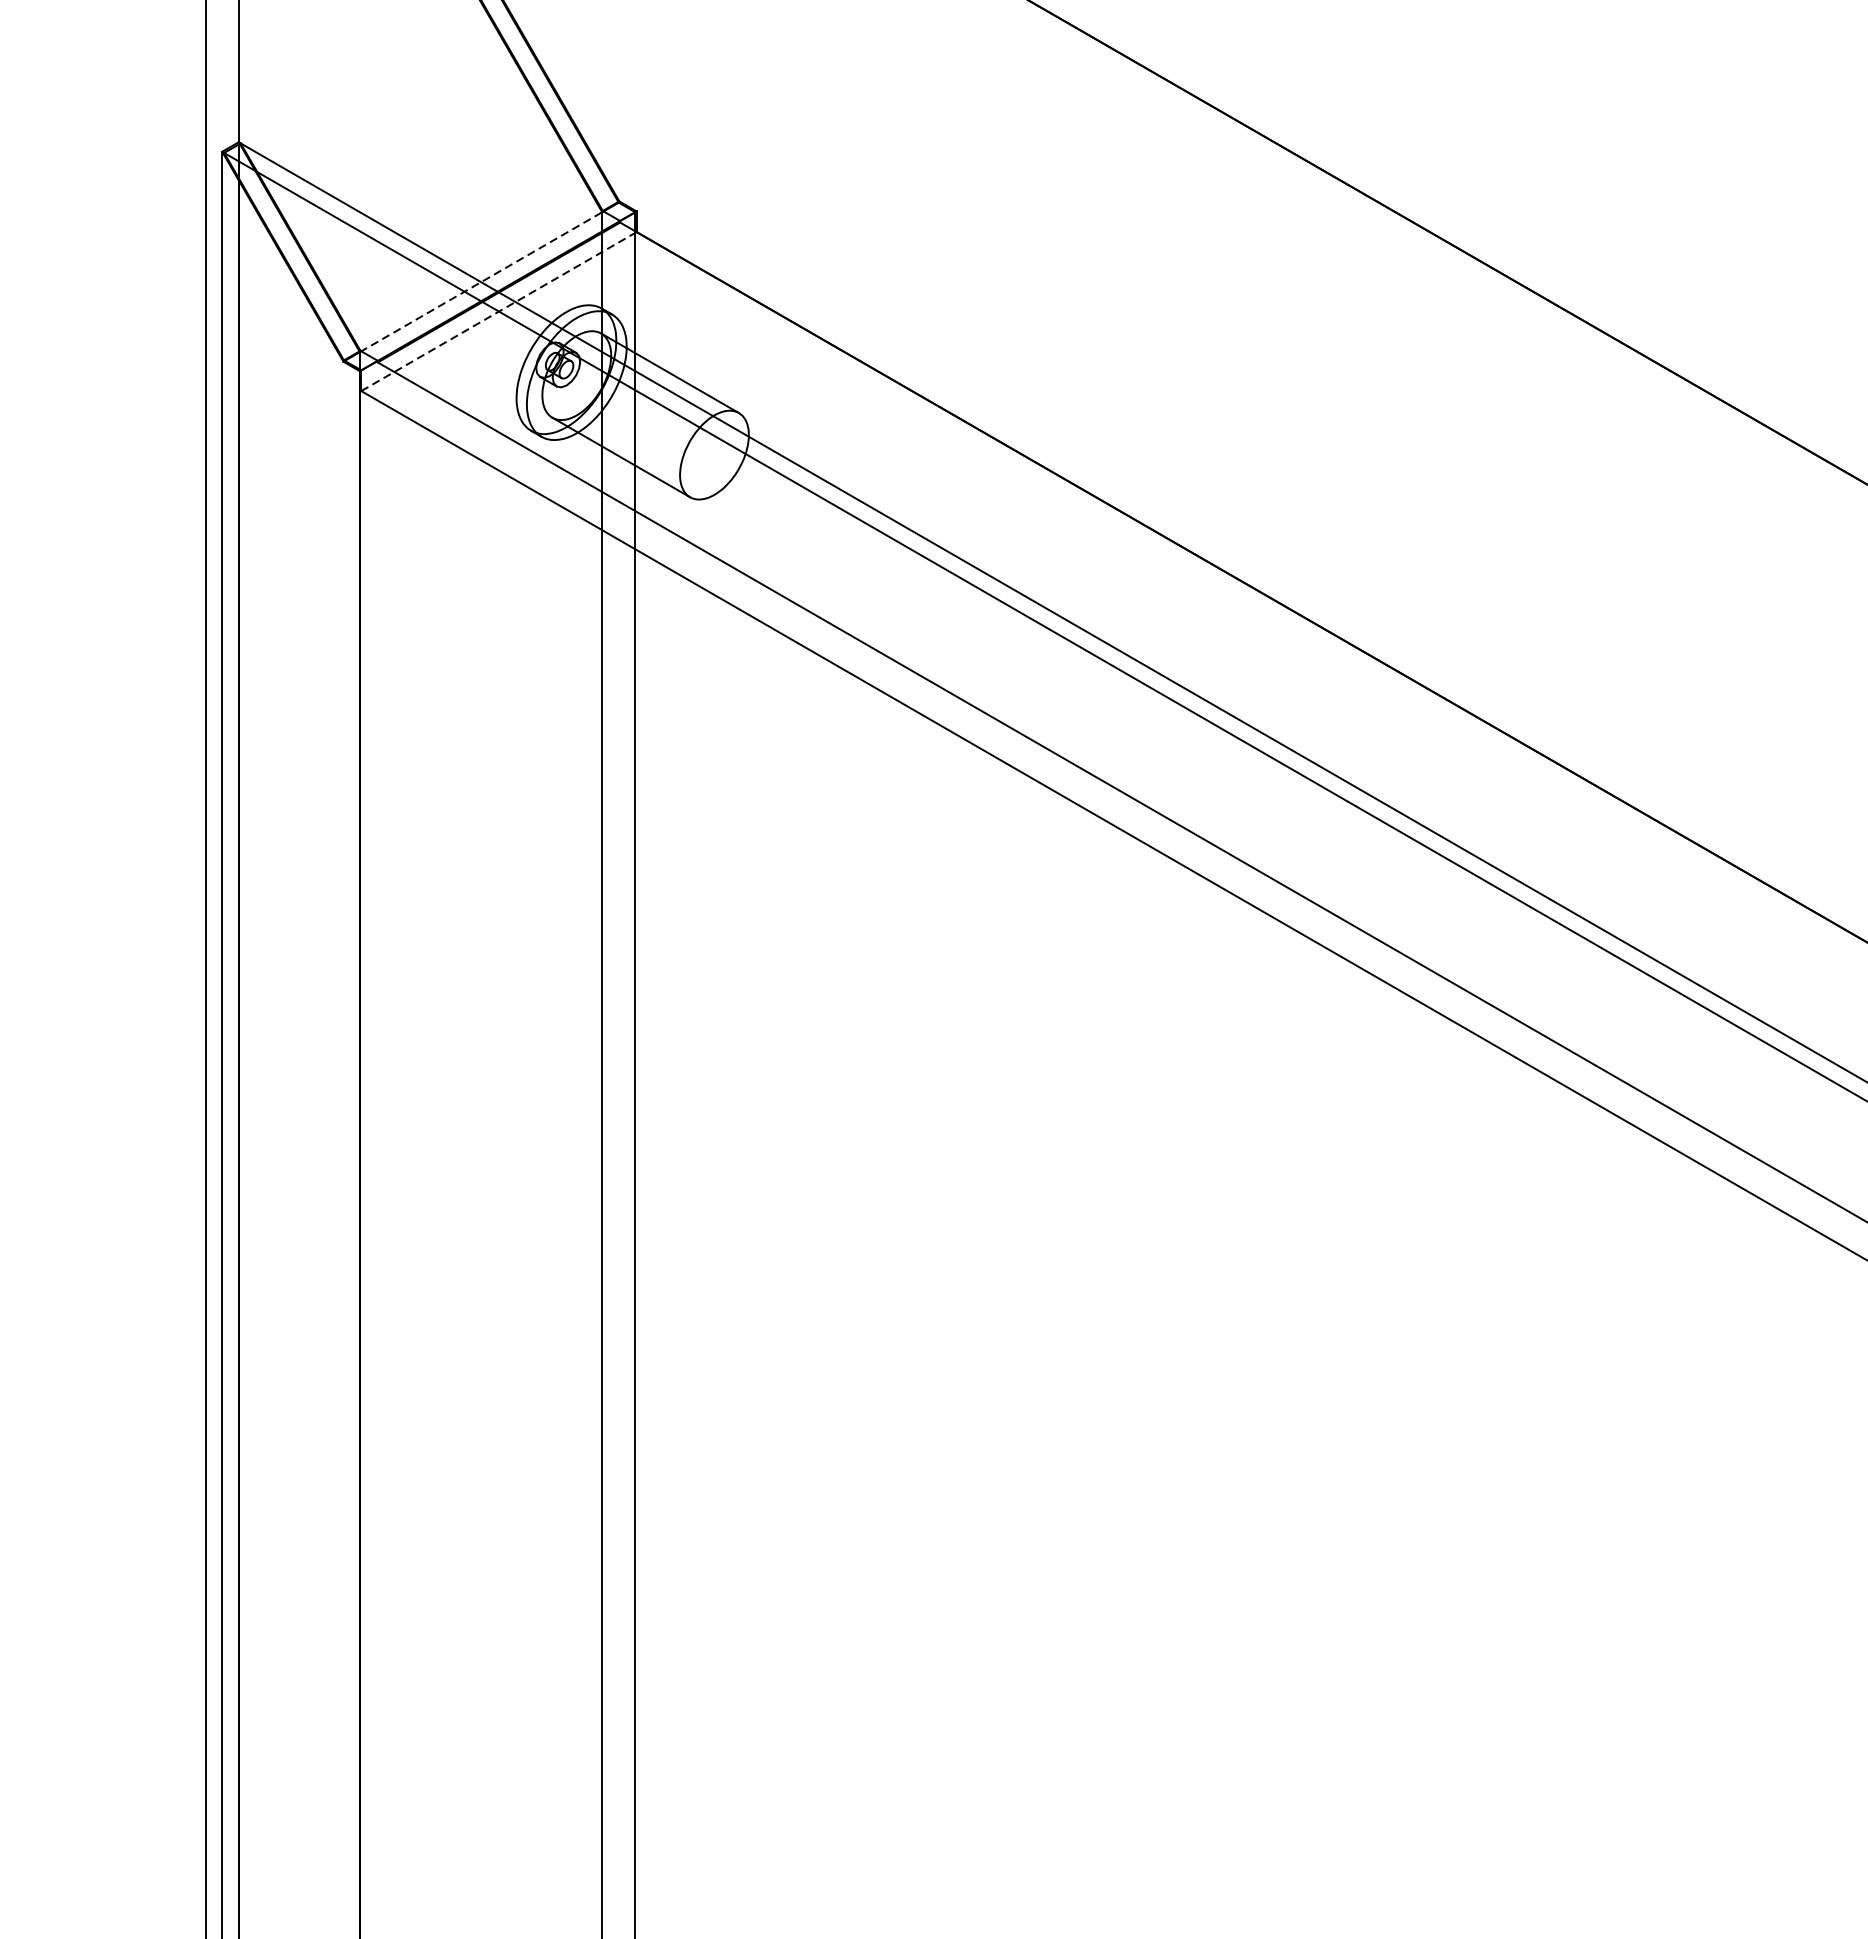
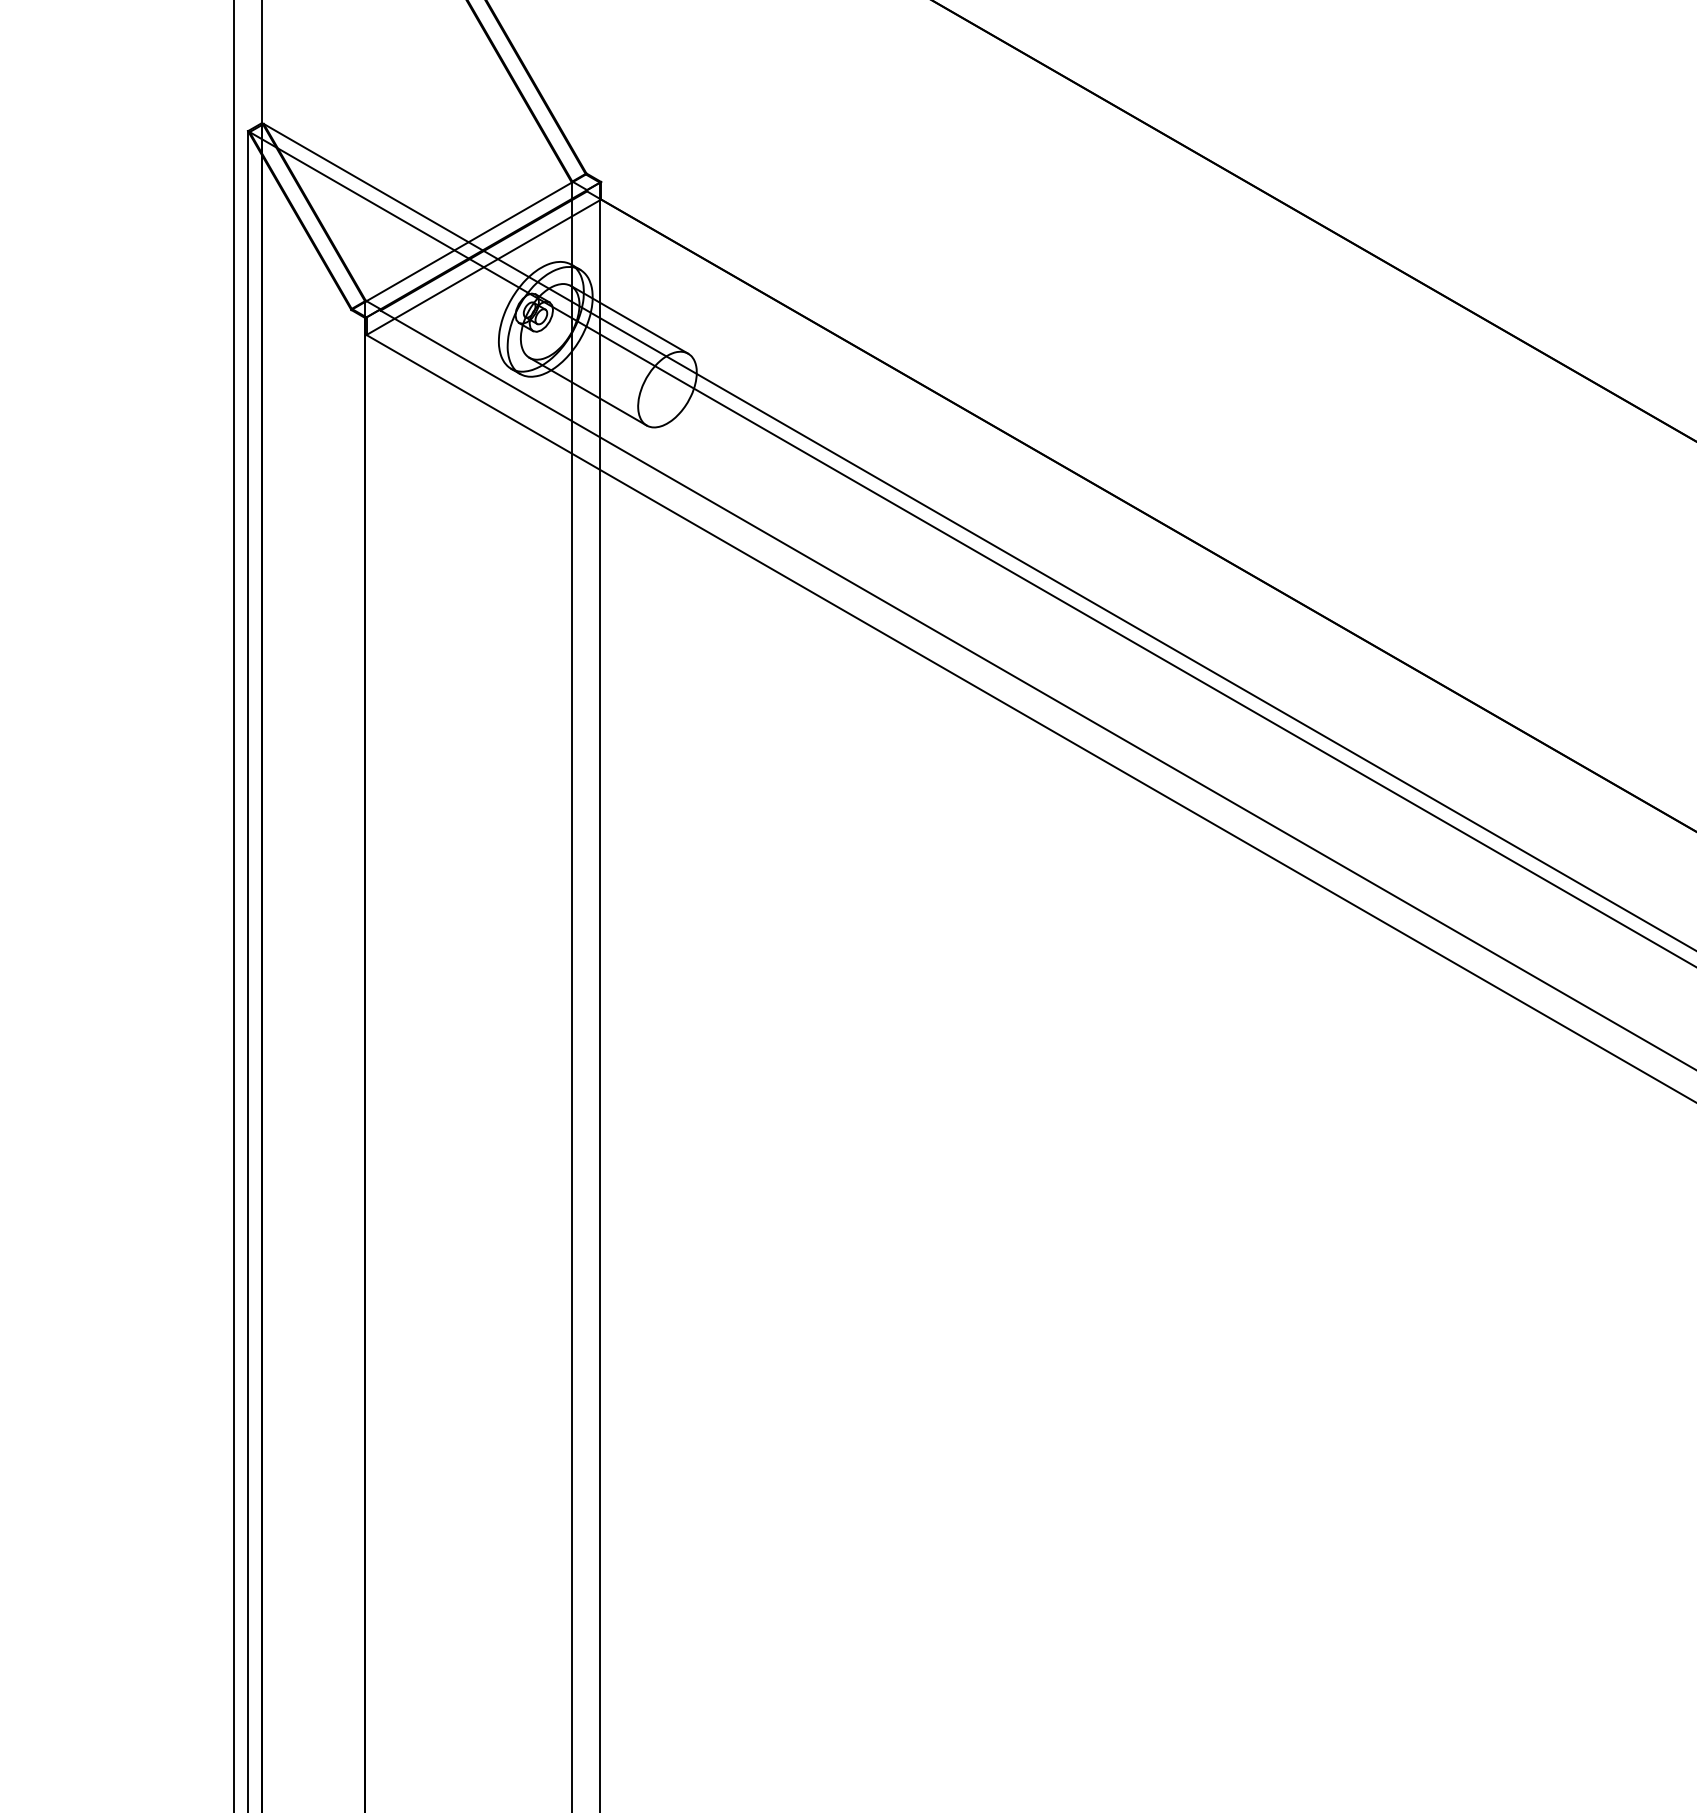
line: (482, 282) -> (469, 242), dashed -> solid
line: (498, 311) -> (483, 267), dashed -> solid

